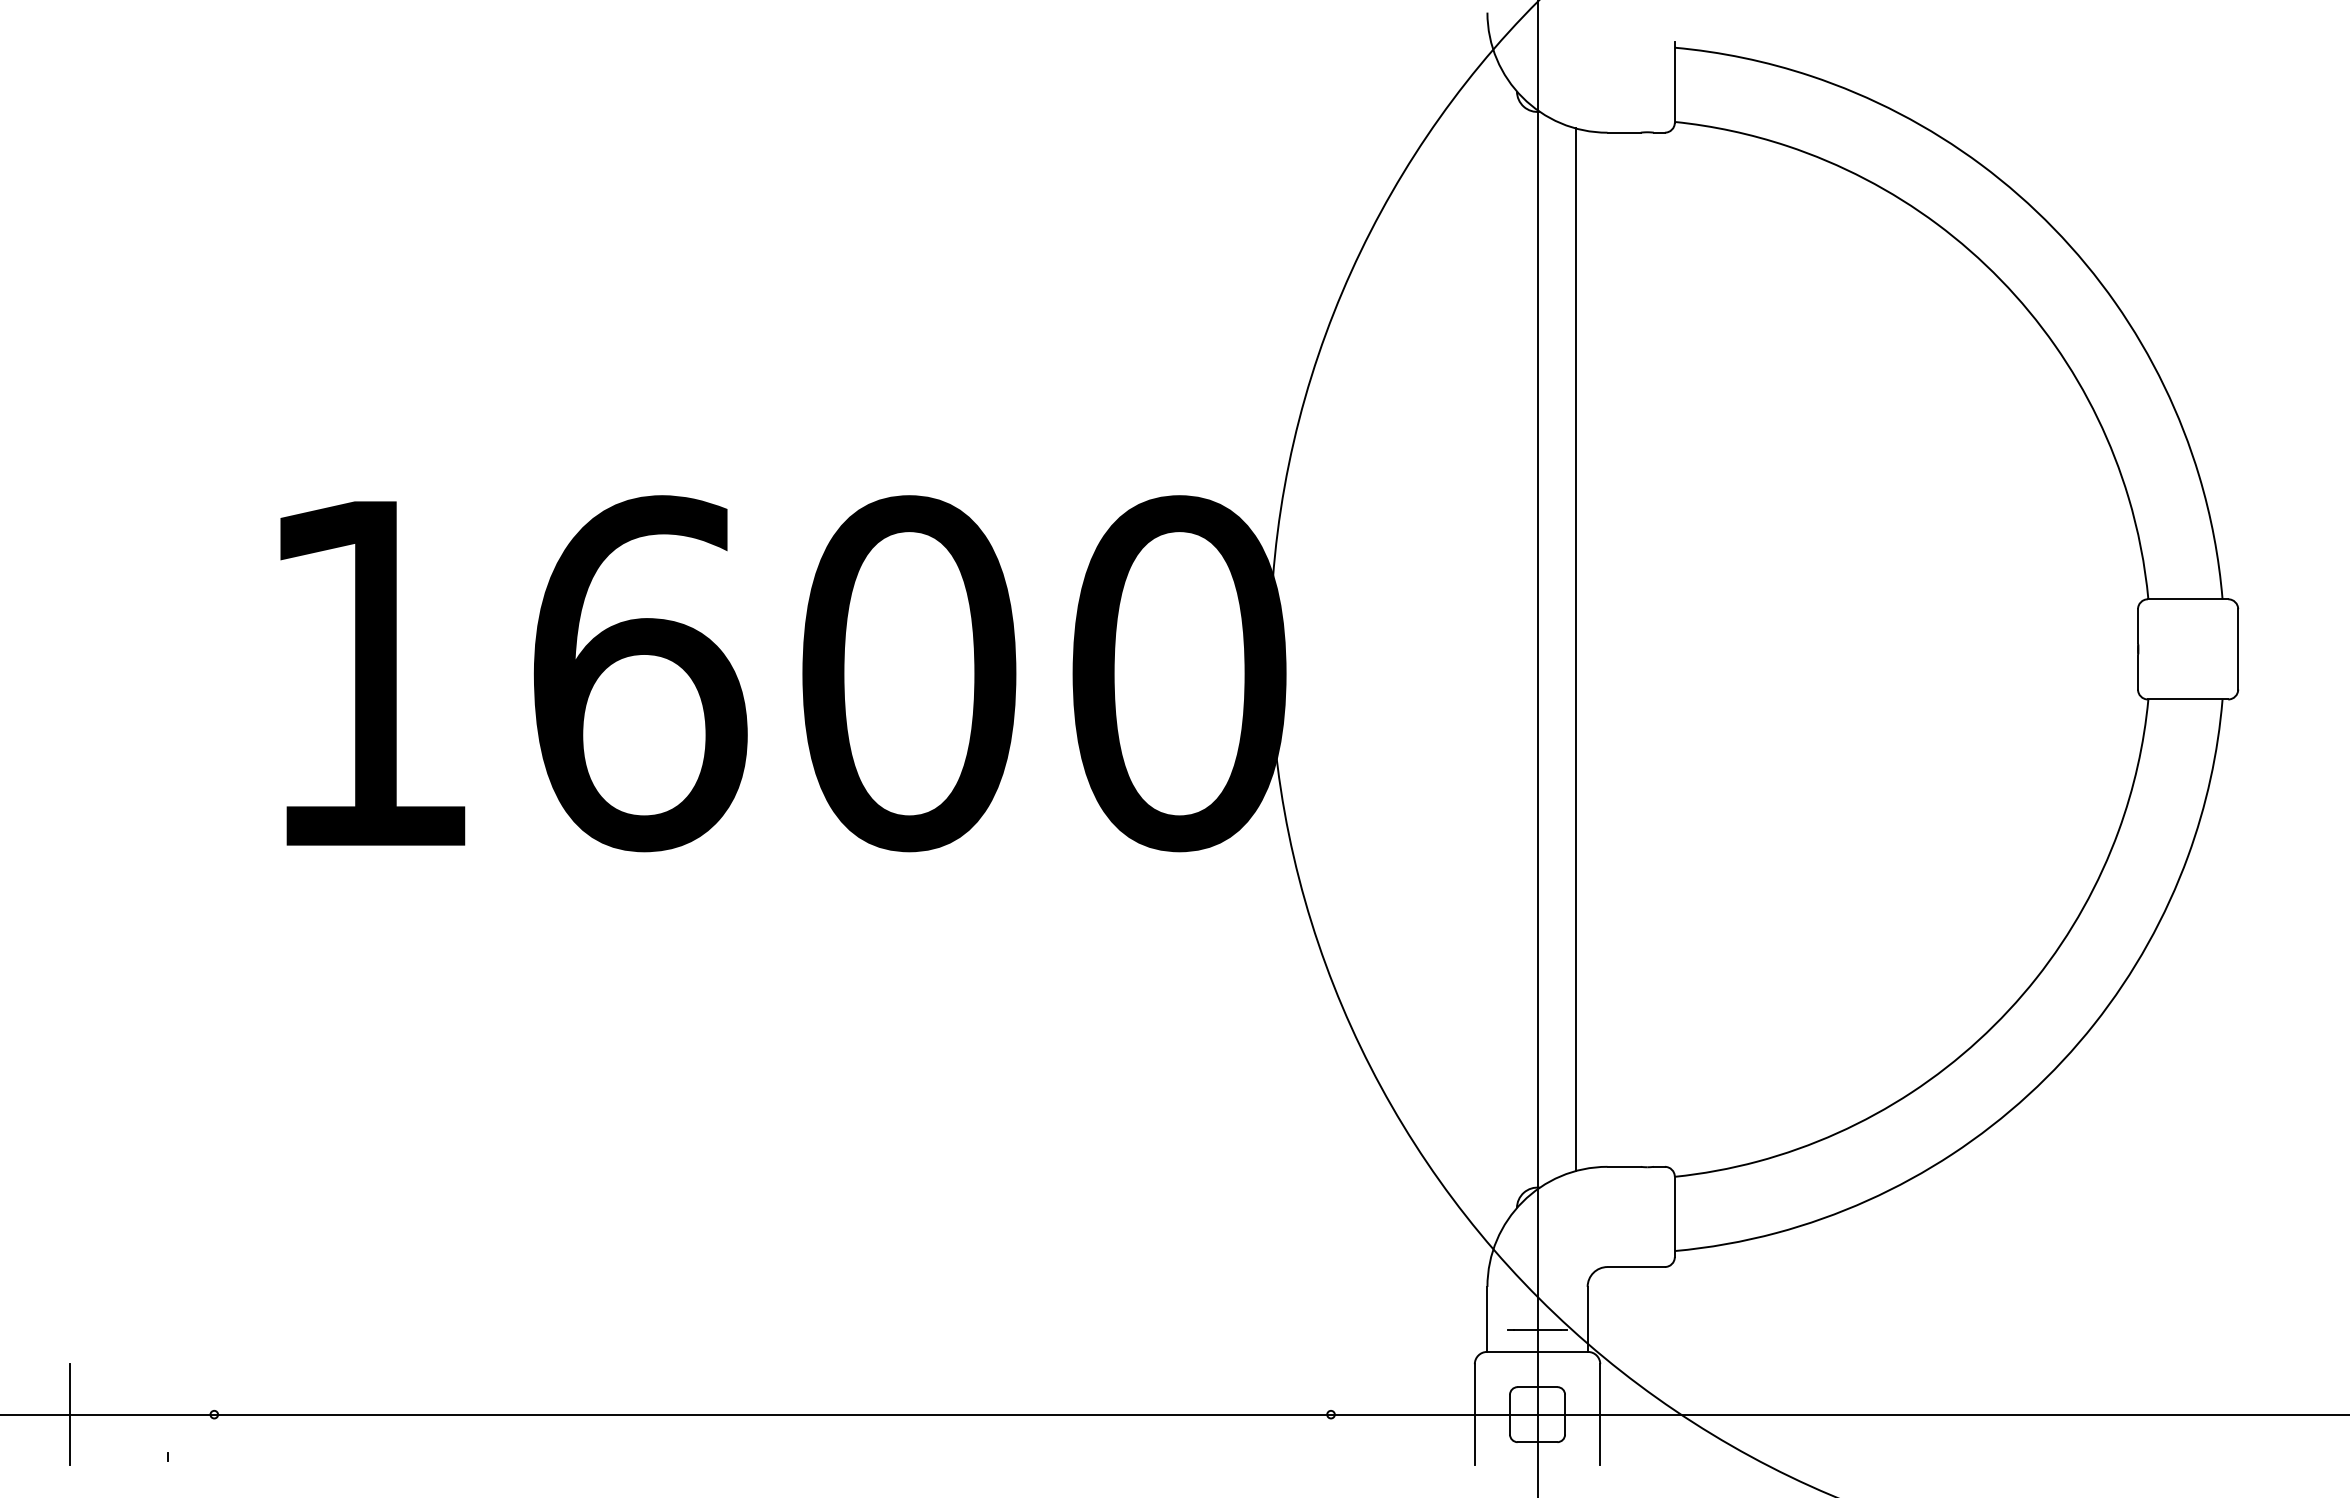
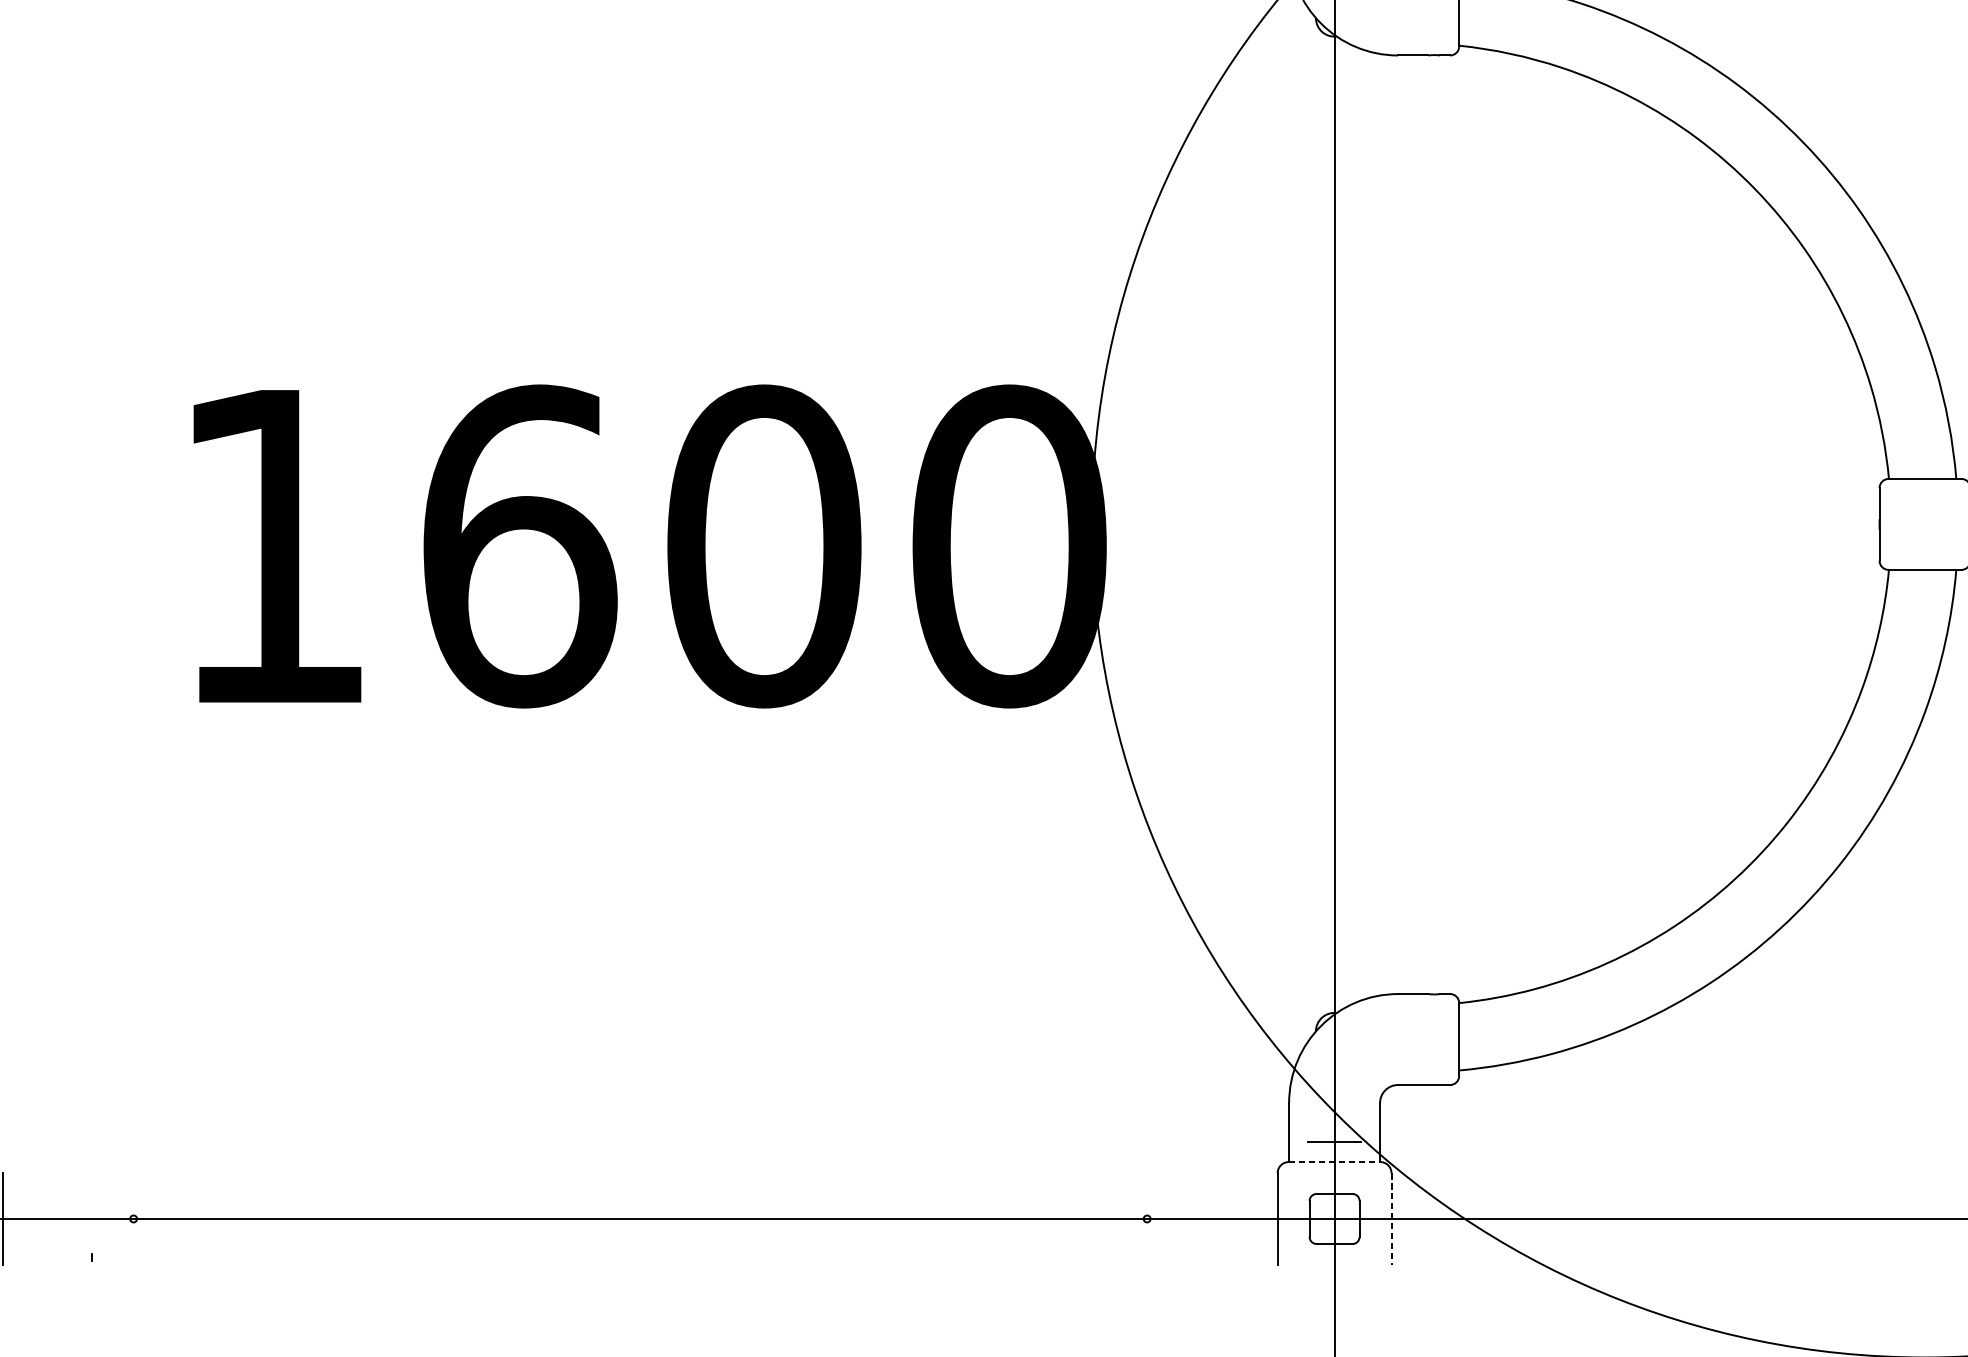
line: (1575, 649) -> (1369, 524), removed
line: (1538, 1351) -> (1335, 1161), solid -> dashed
line: (1600, 1415) -> (1391, 1219), solid -> dashed

